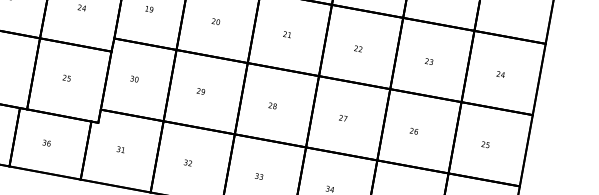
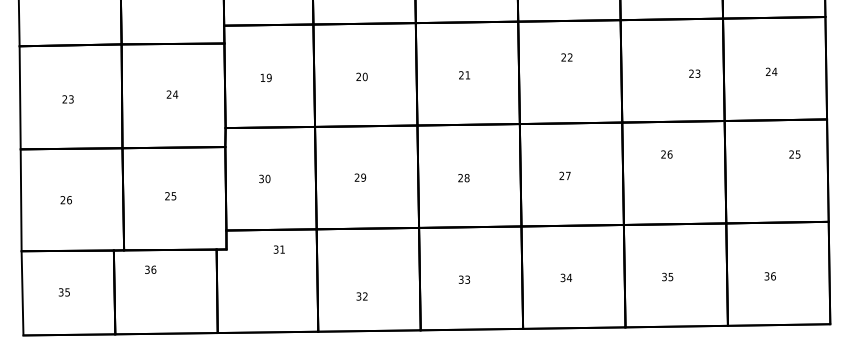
text: (358, 48) -> (566, 57), moved
text: (429, 61) -> (694, 73), moved
text: (413, 131) -> (666, 154), moved
text: (46, 142) -> (150, 269), moved
text: (485, 144) -> (794, 154), moved
text: (120, 149) -> (278, 249), moved
text: (187, 162) -> (361, 296), moved

